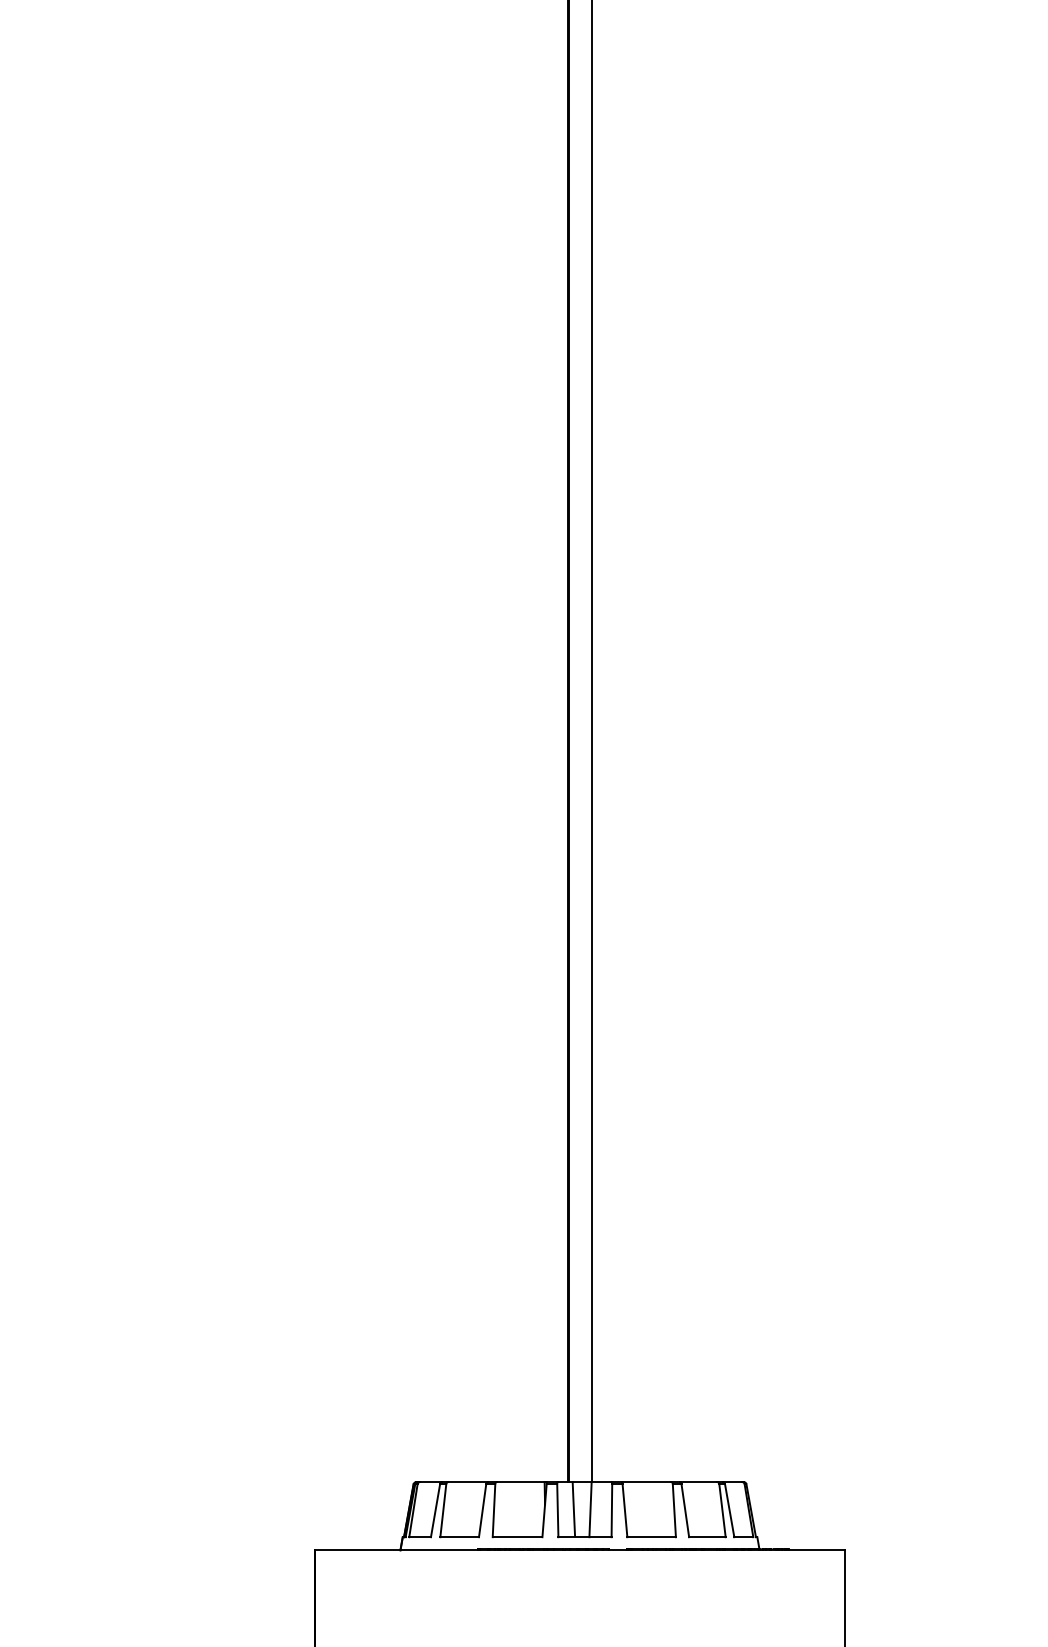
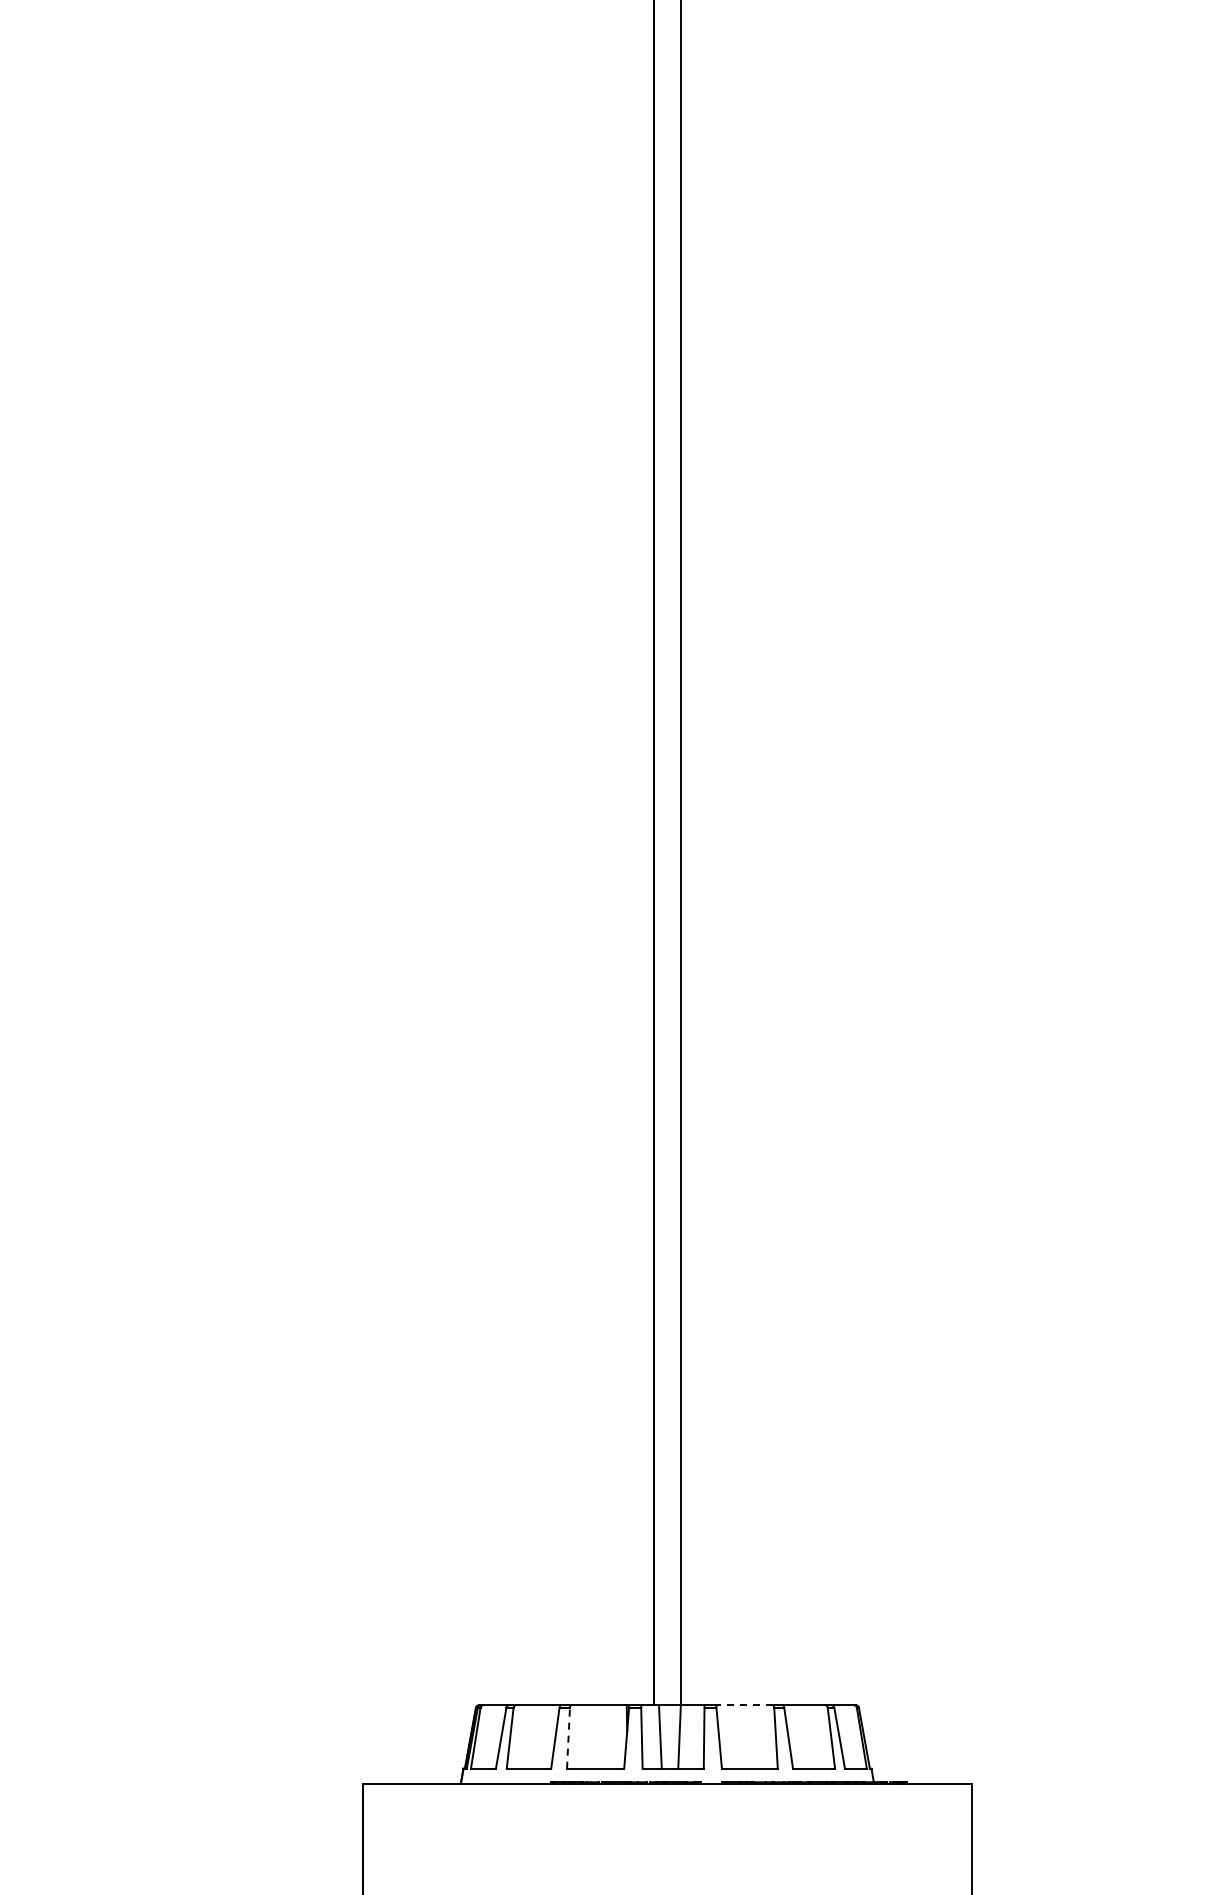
line: (646, 1482) -> (744, 1705), solid -> dashed
line: (494, 1510) -> (568, 1737), solid -> dashed

